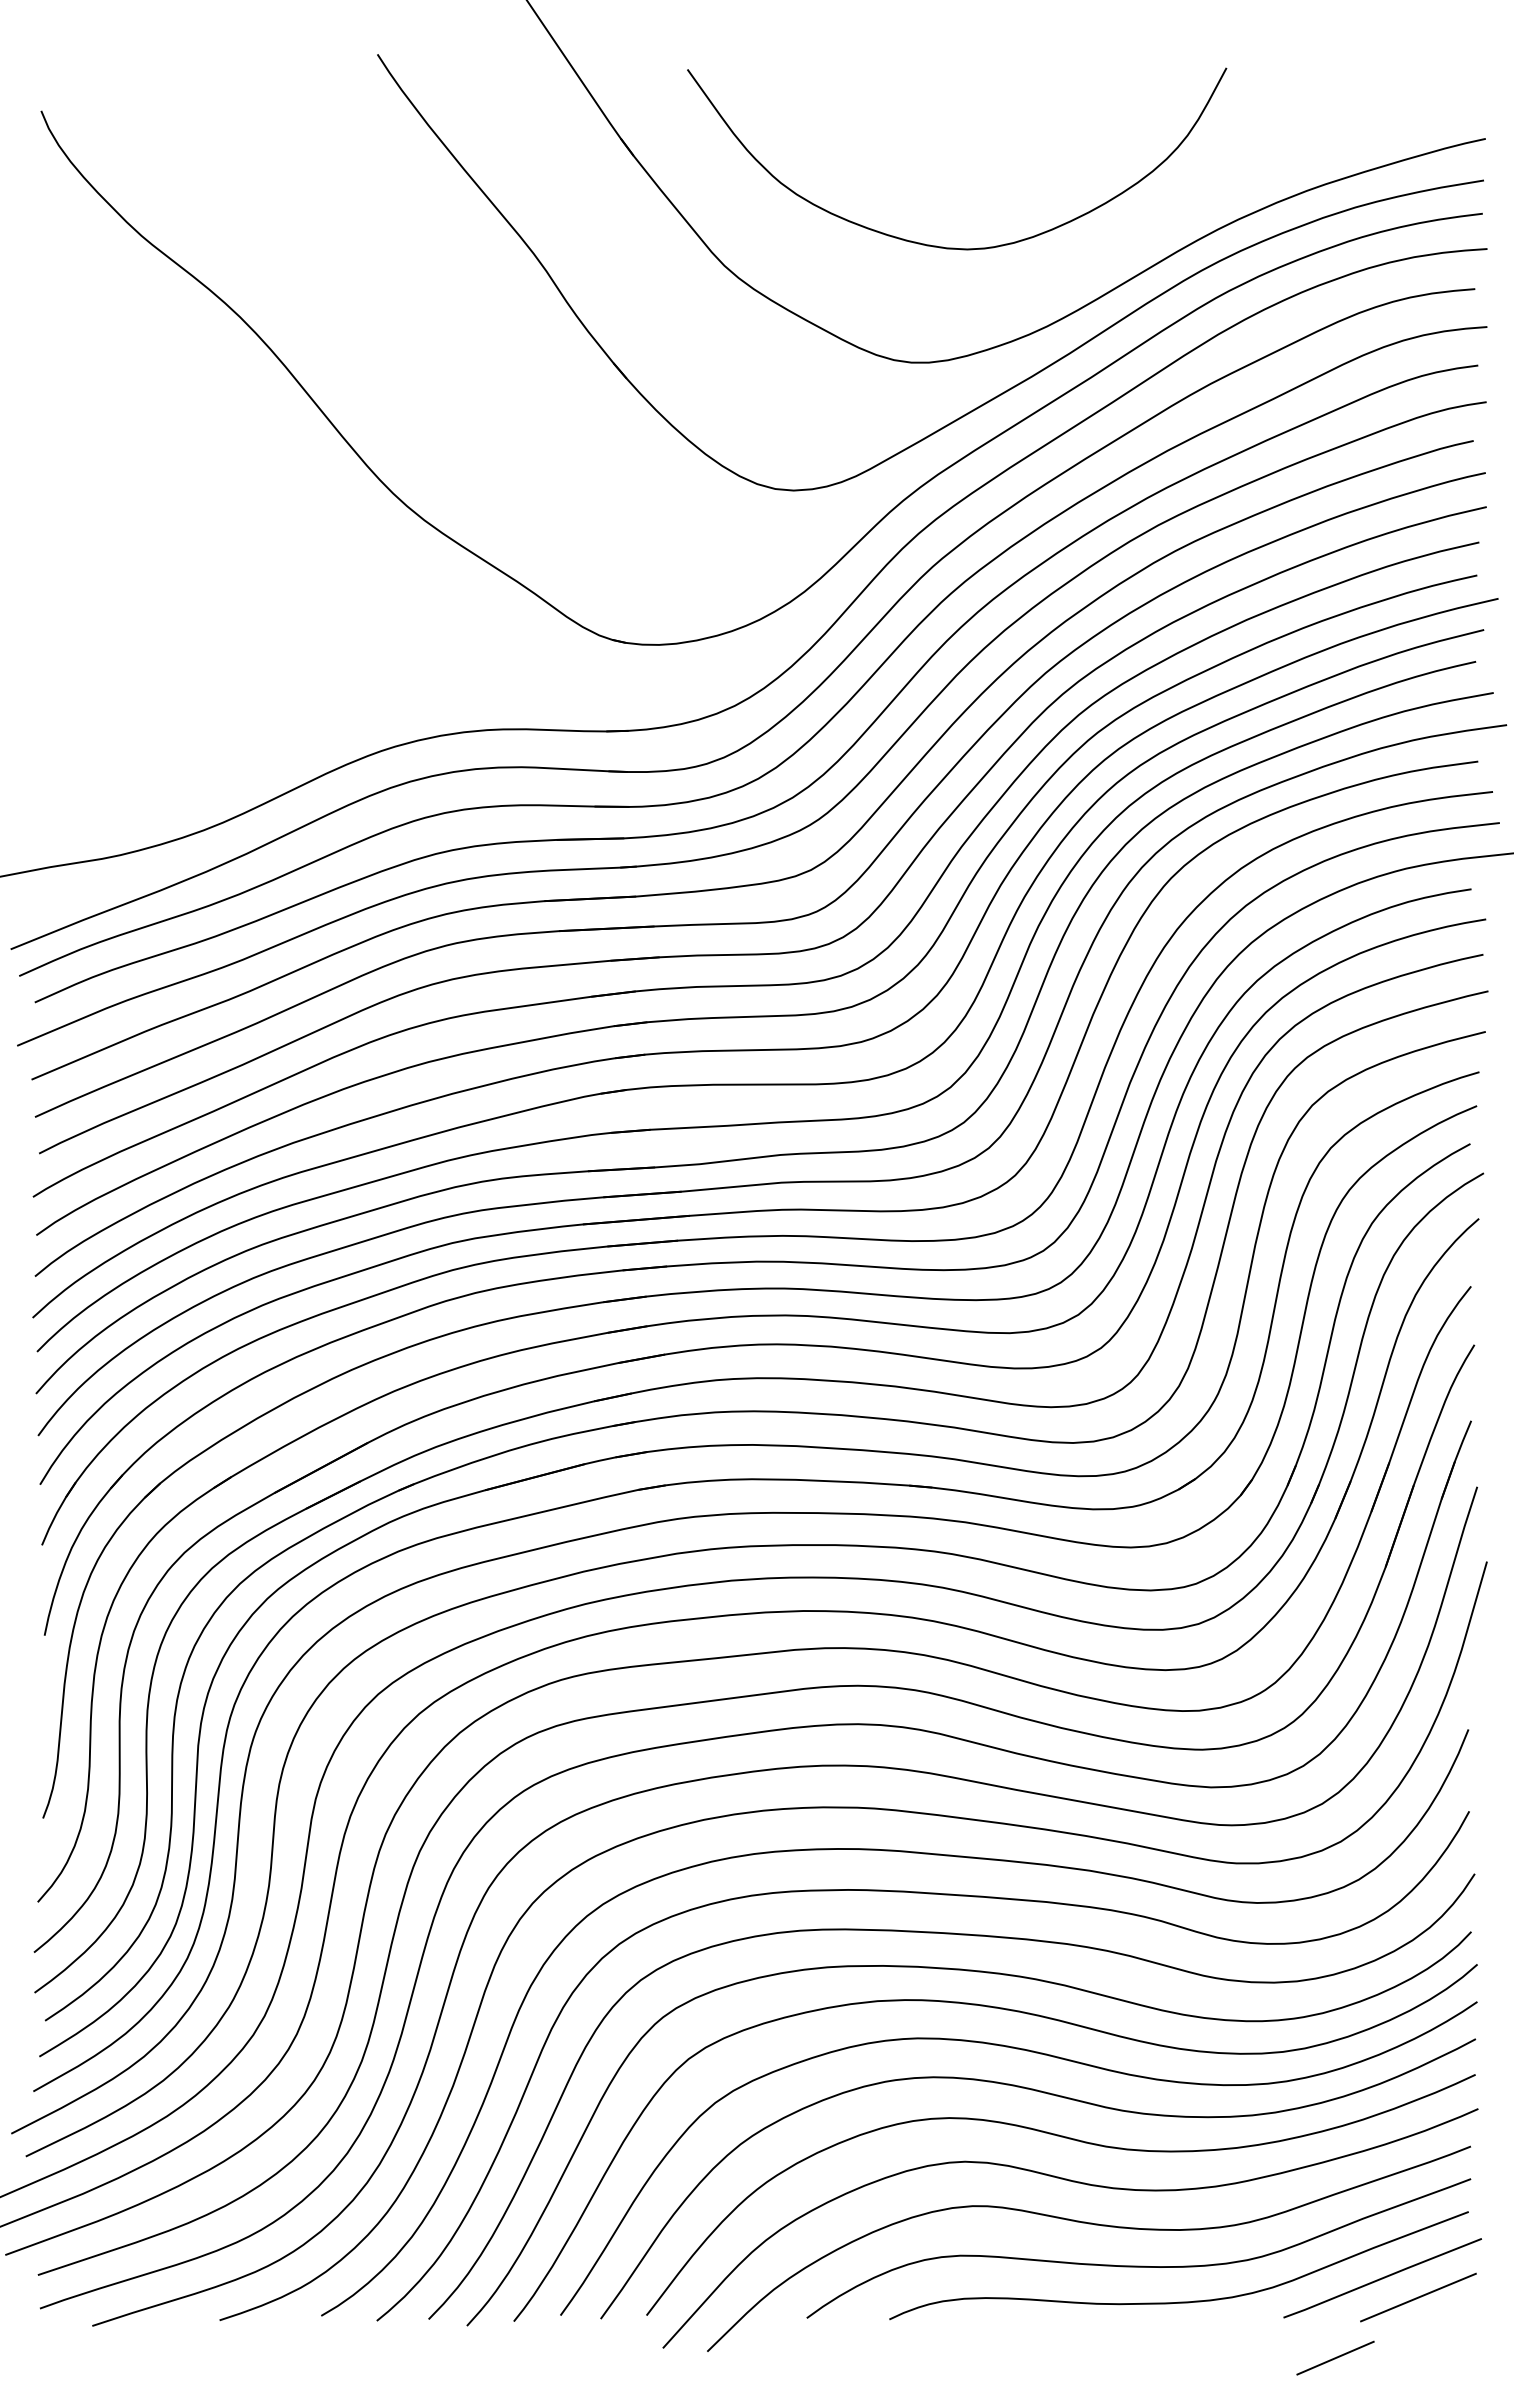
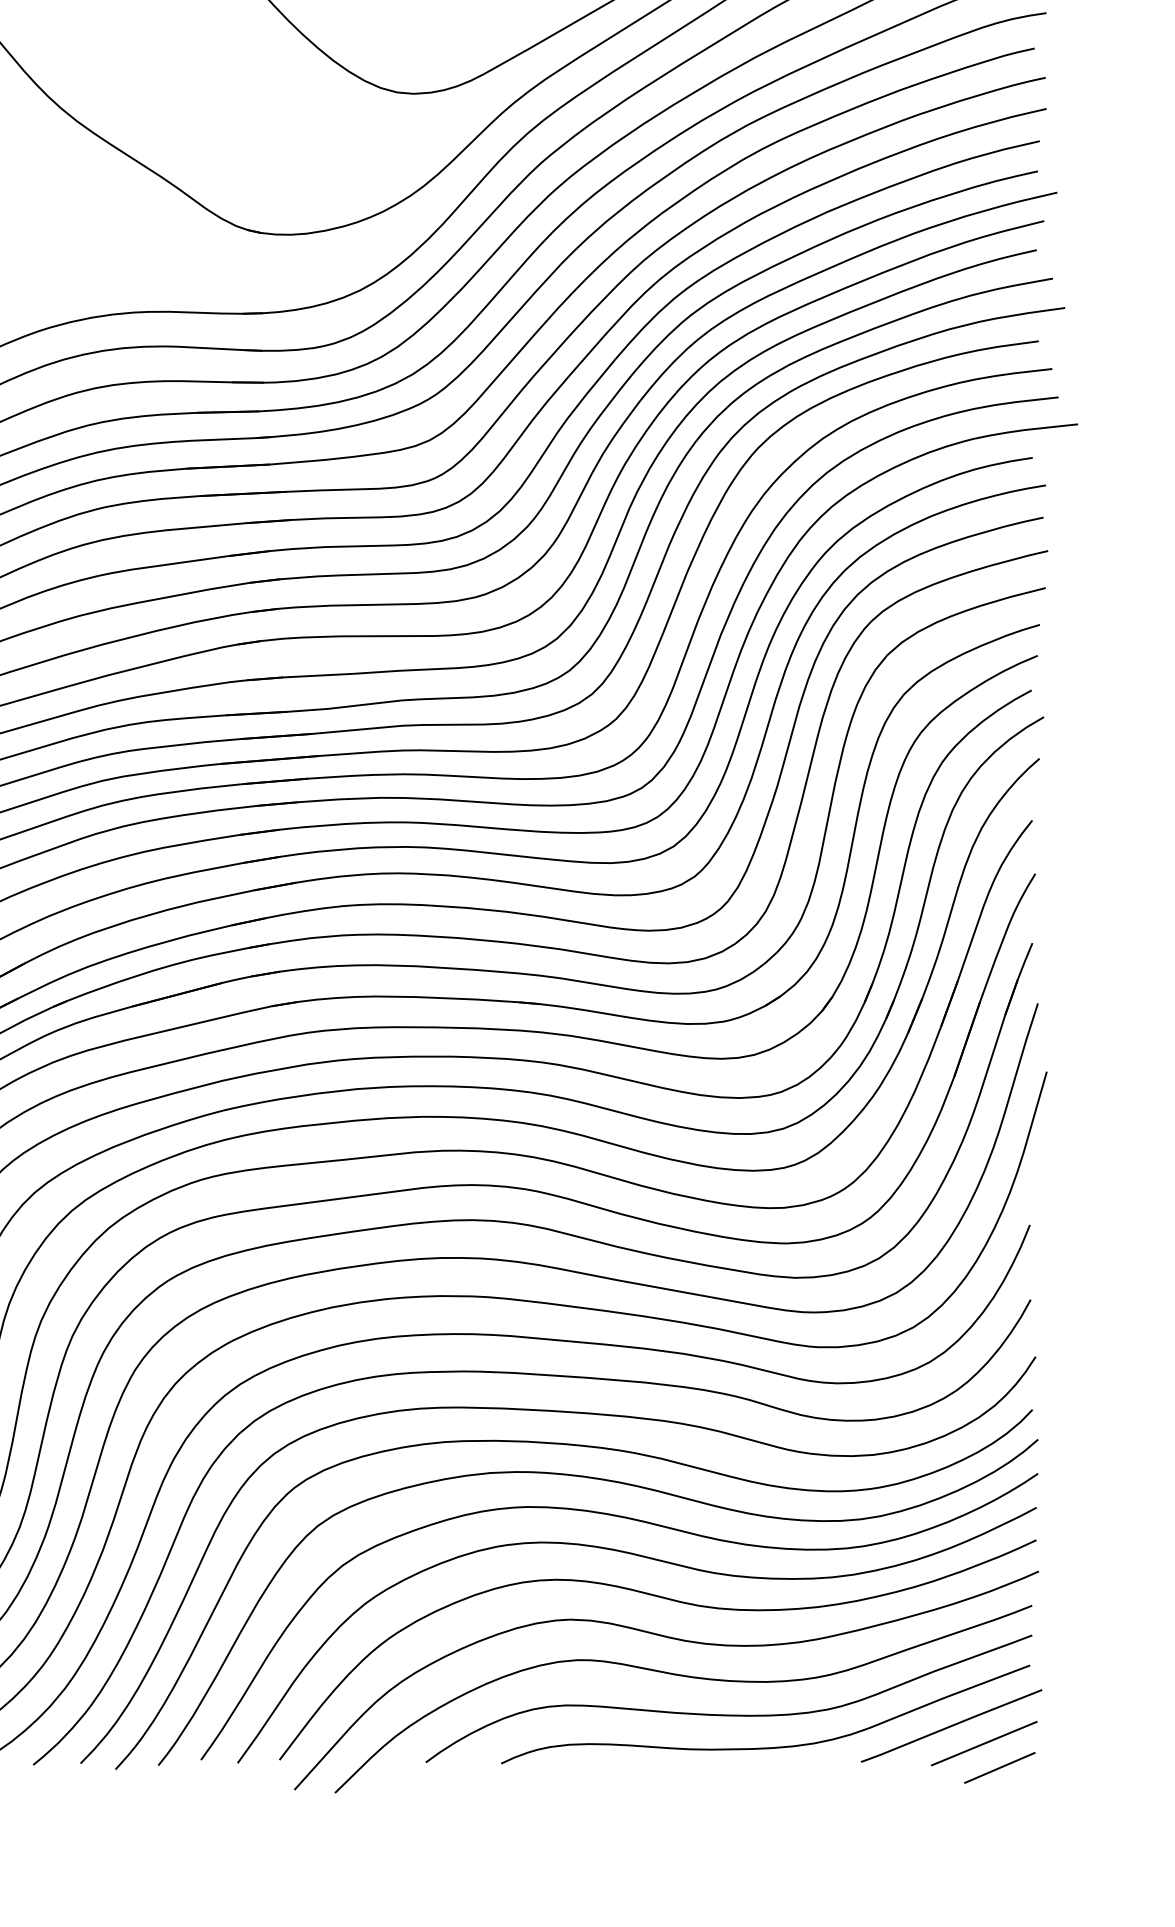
line: (1335, 2357) -> (999, 1767), moved

